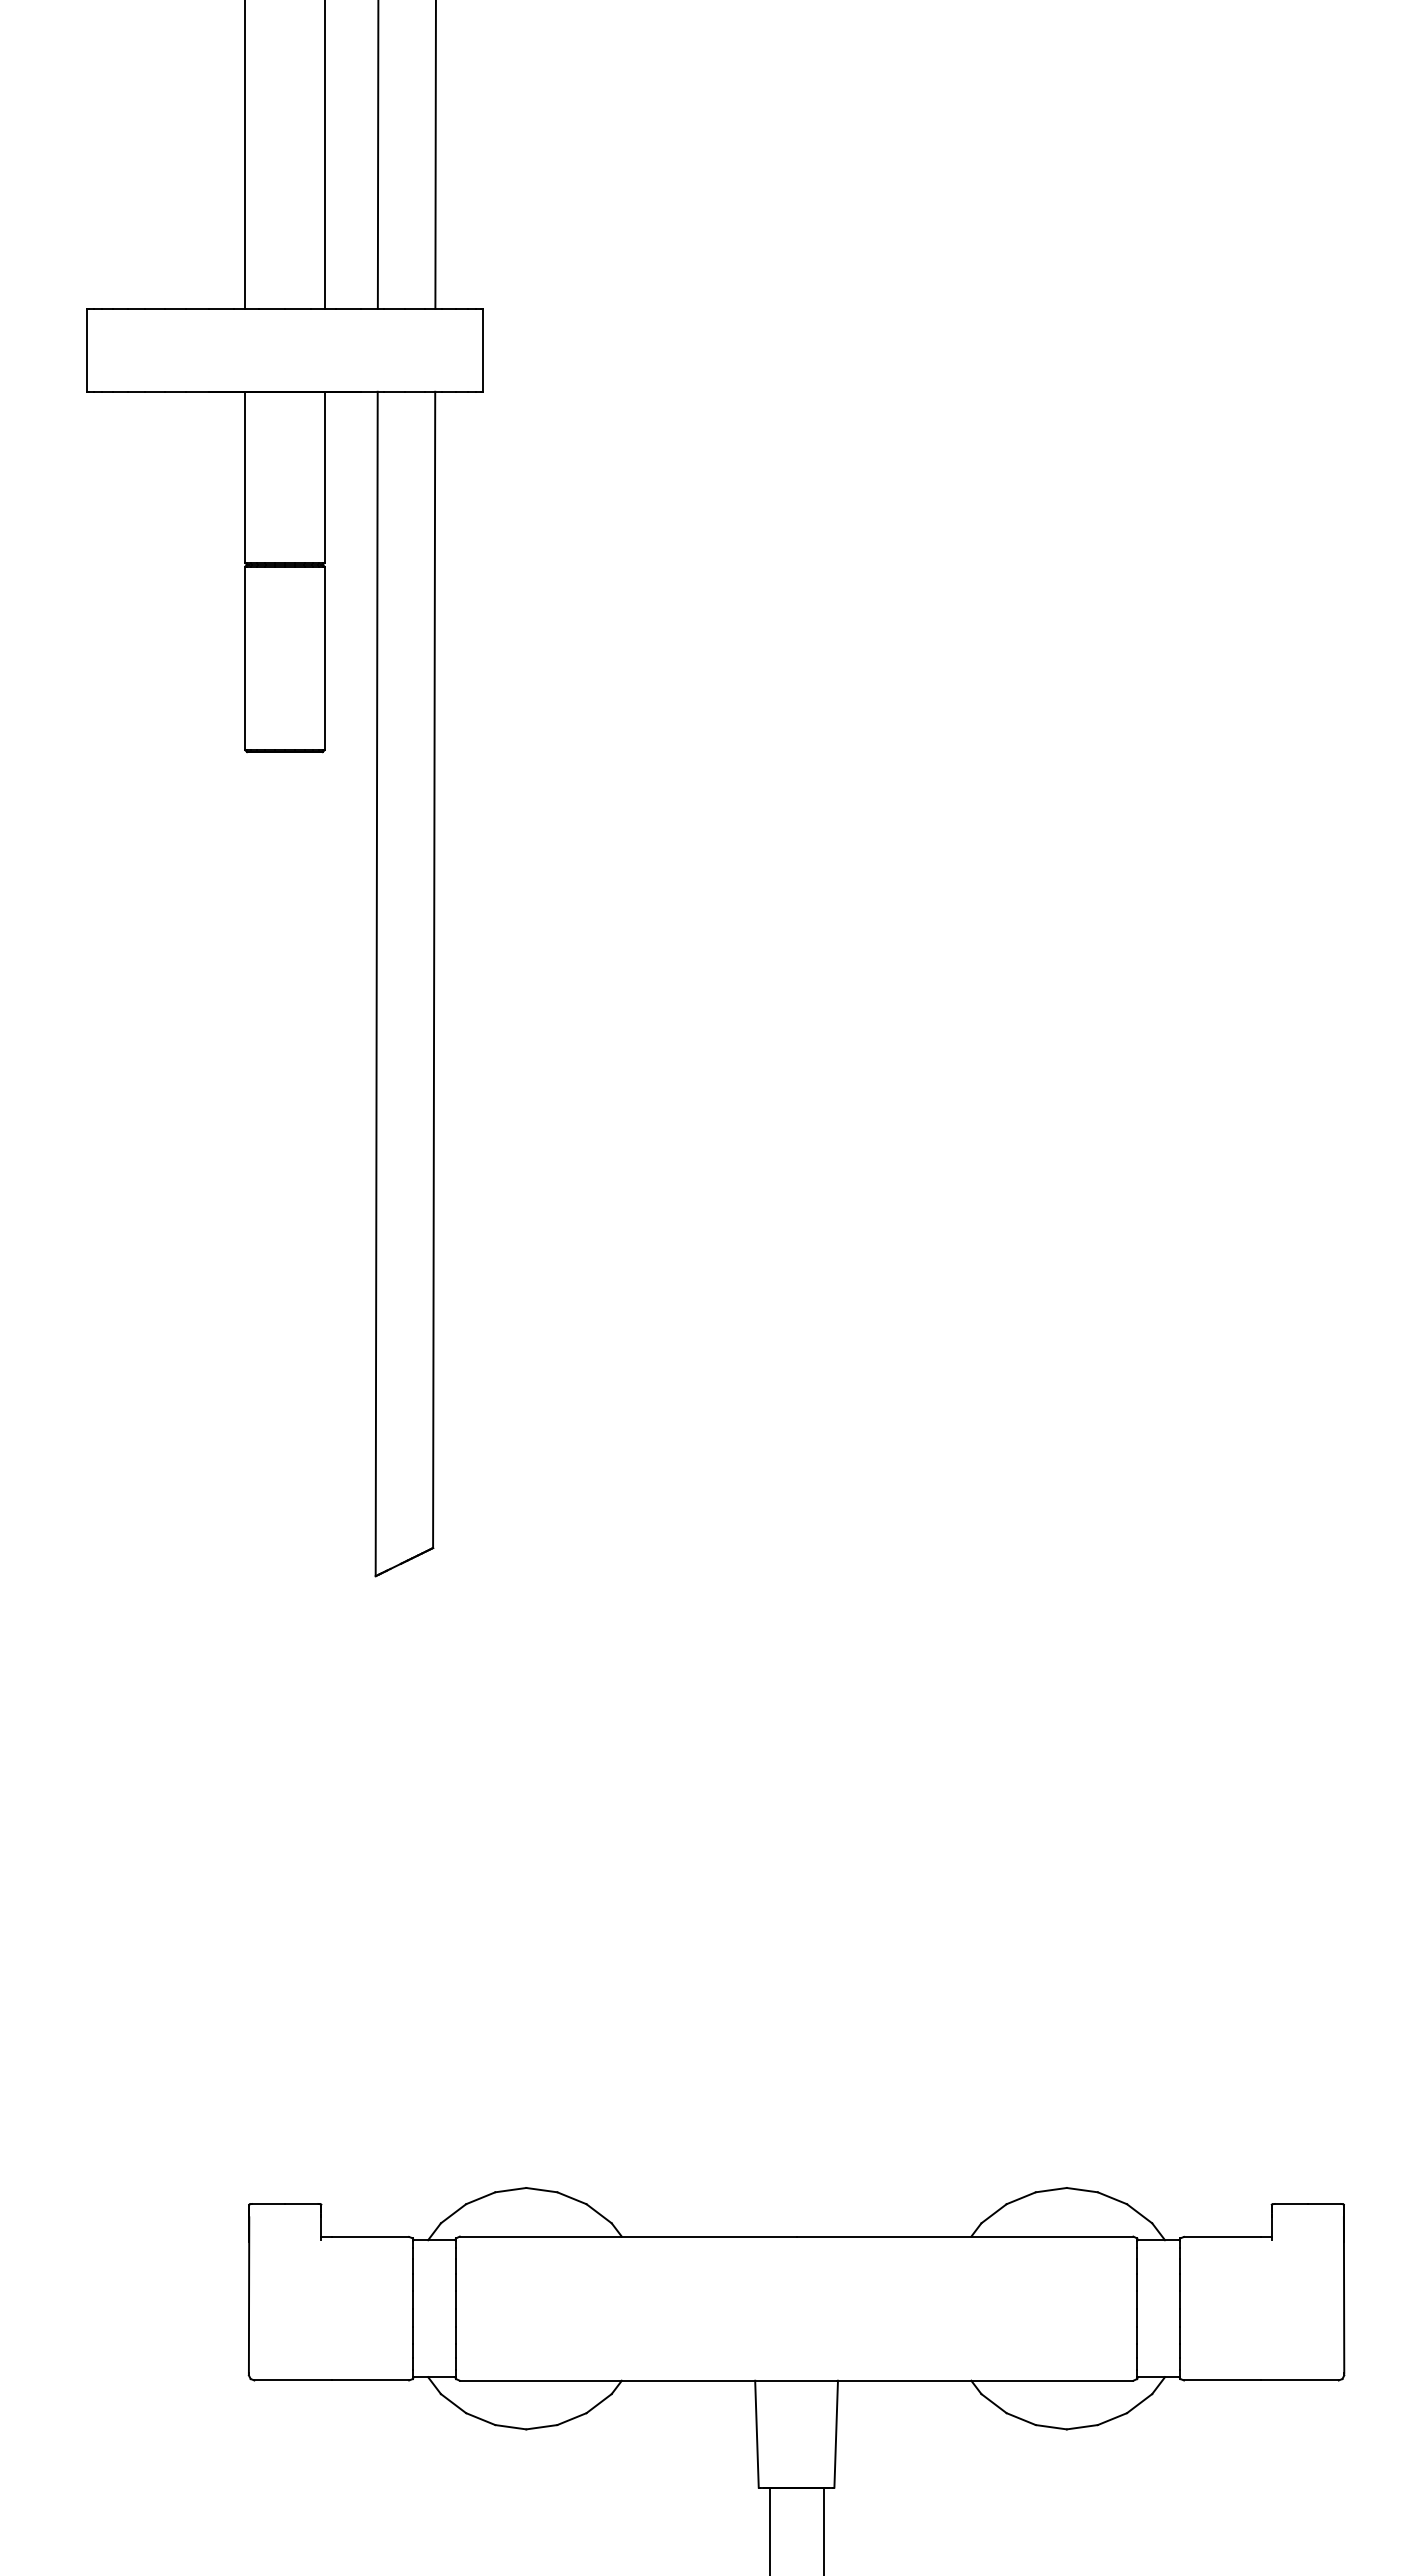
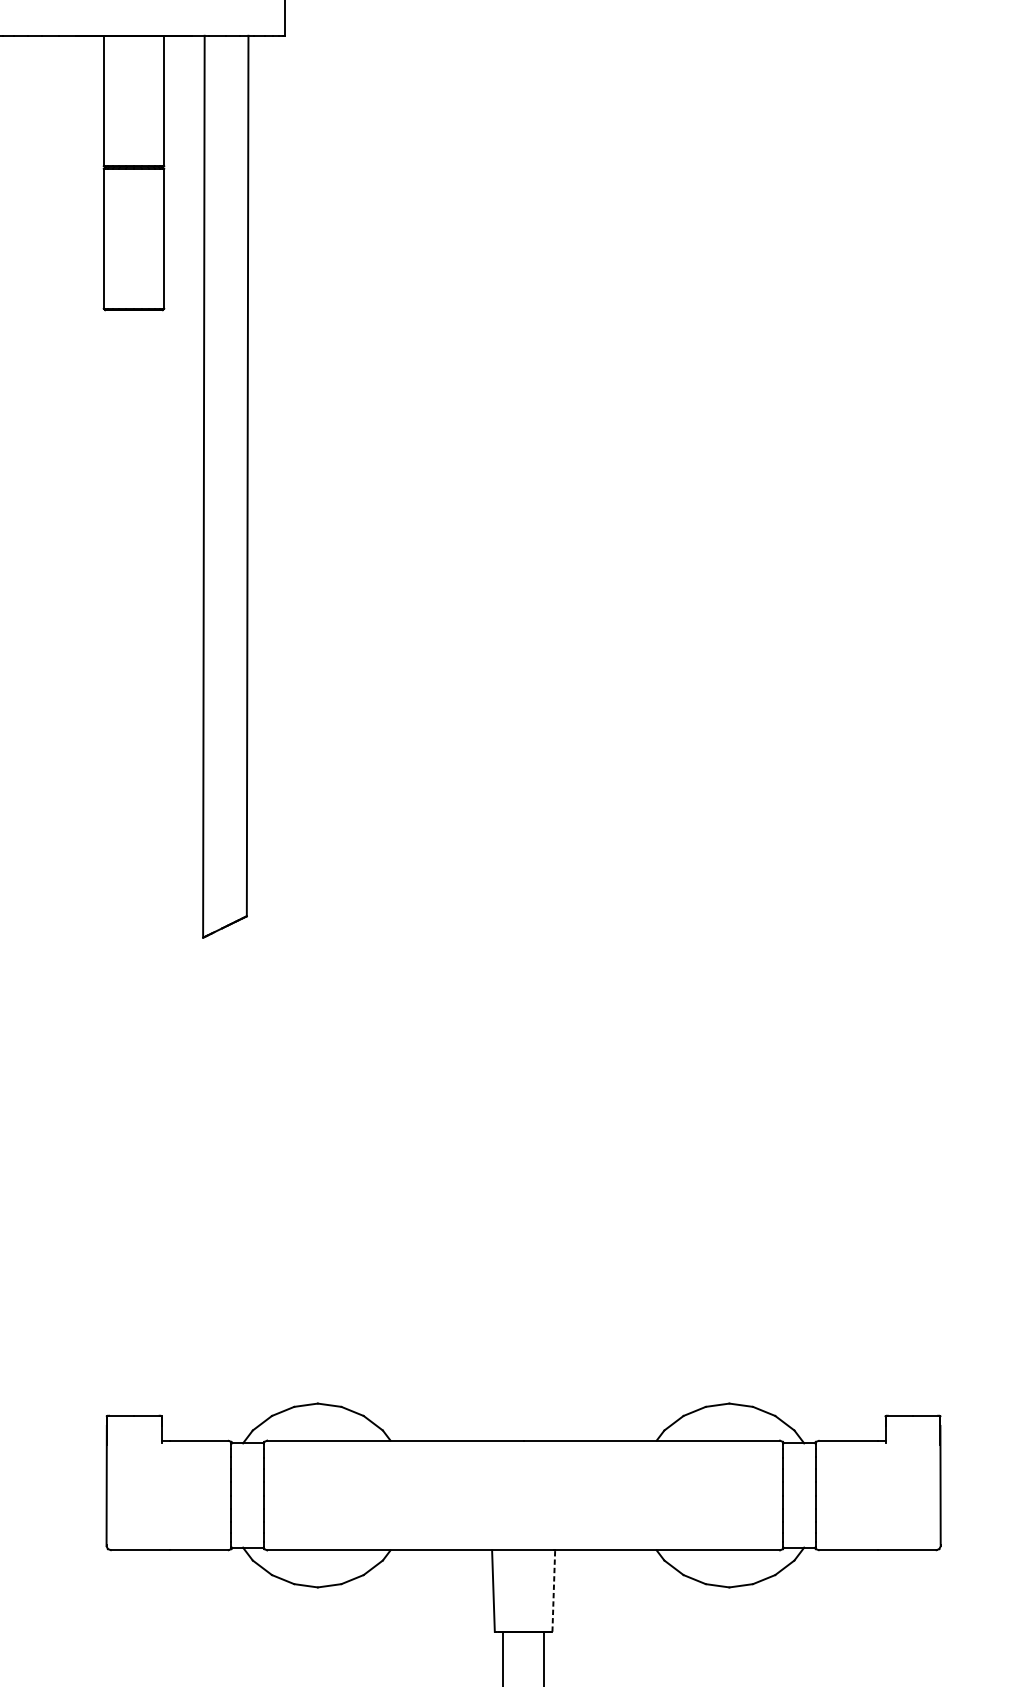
line: (836, 2433) -> (554, 1590), solid -> dashed

